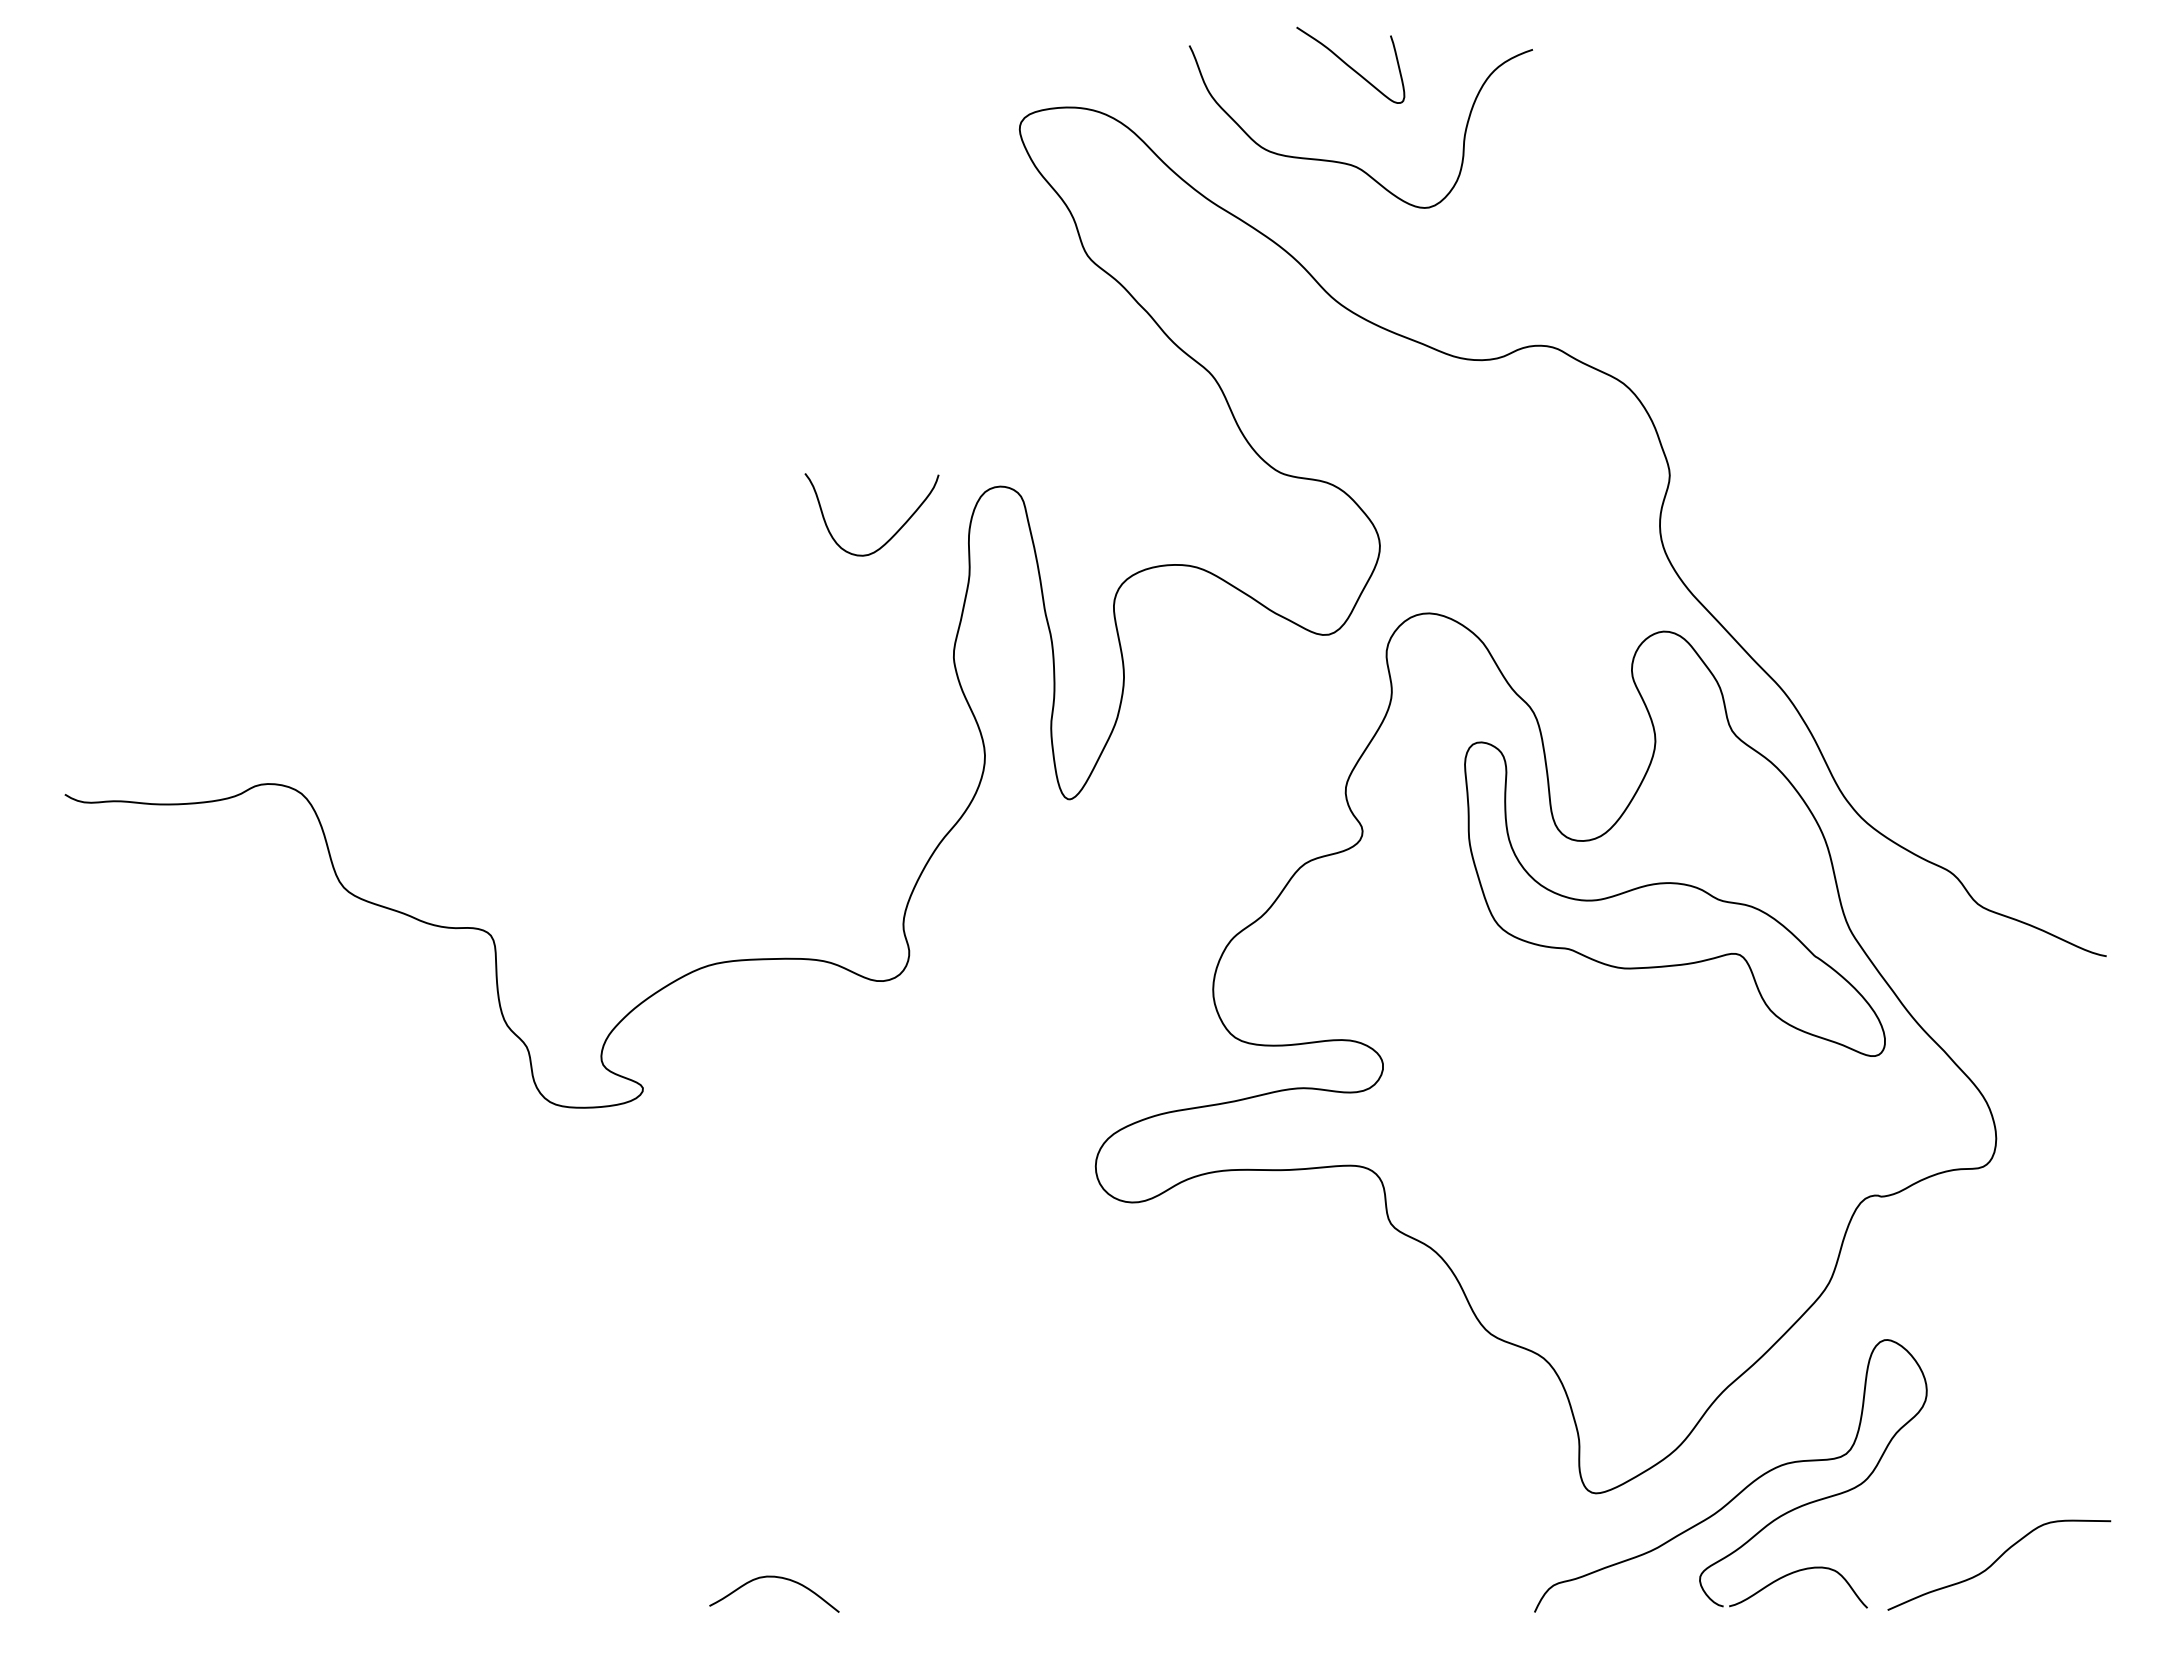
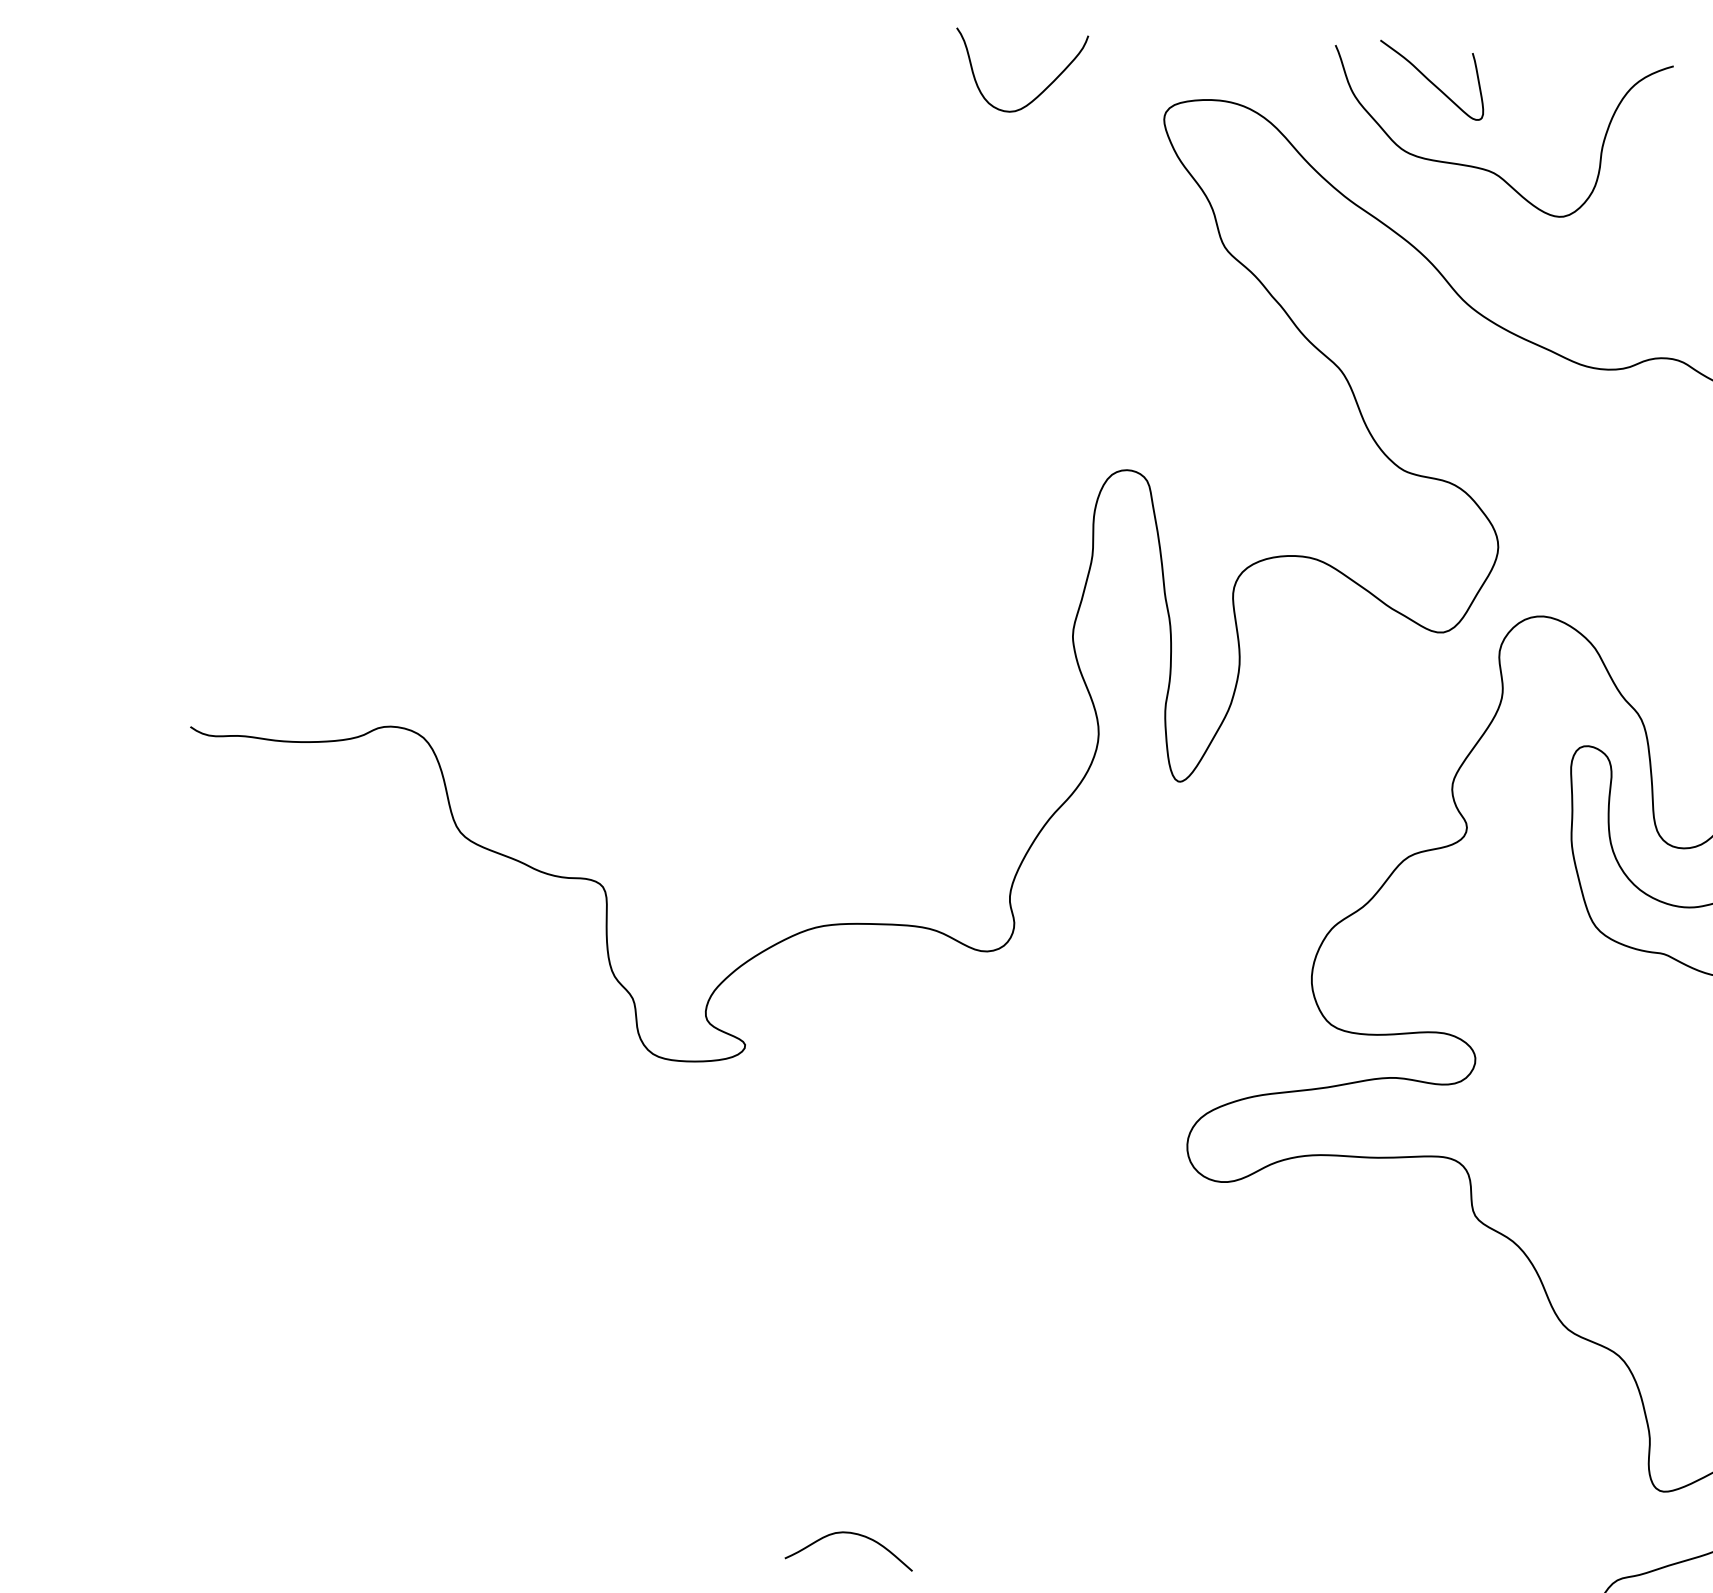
curve: (1349, 65) -> (1430, 80), moved
curve: (892, 535) -> (1039, 93), moved

